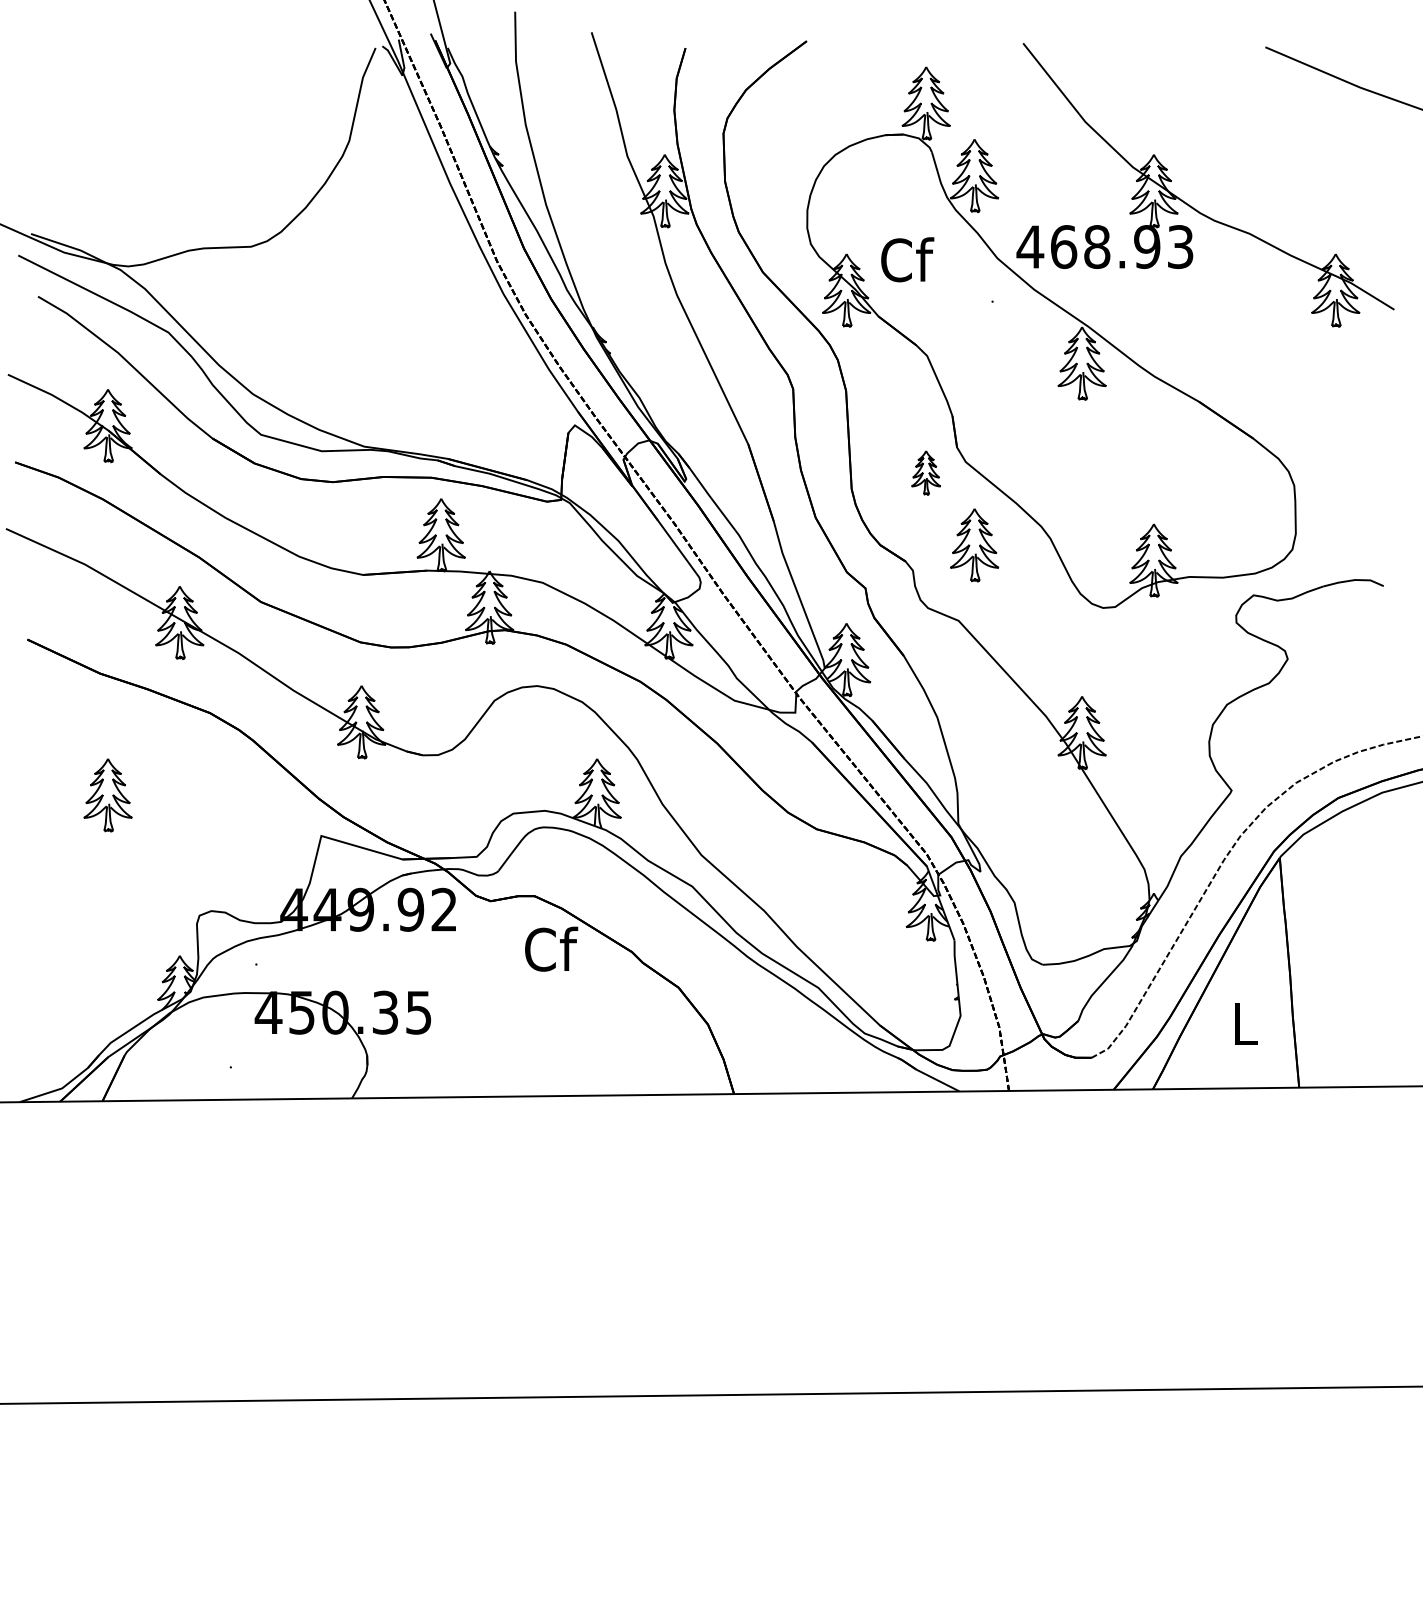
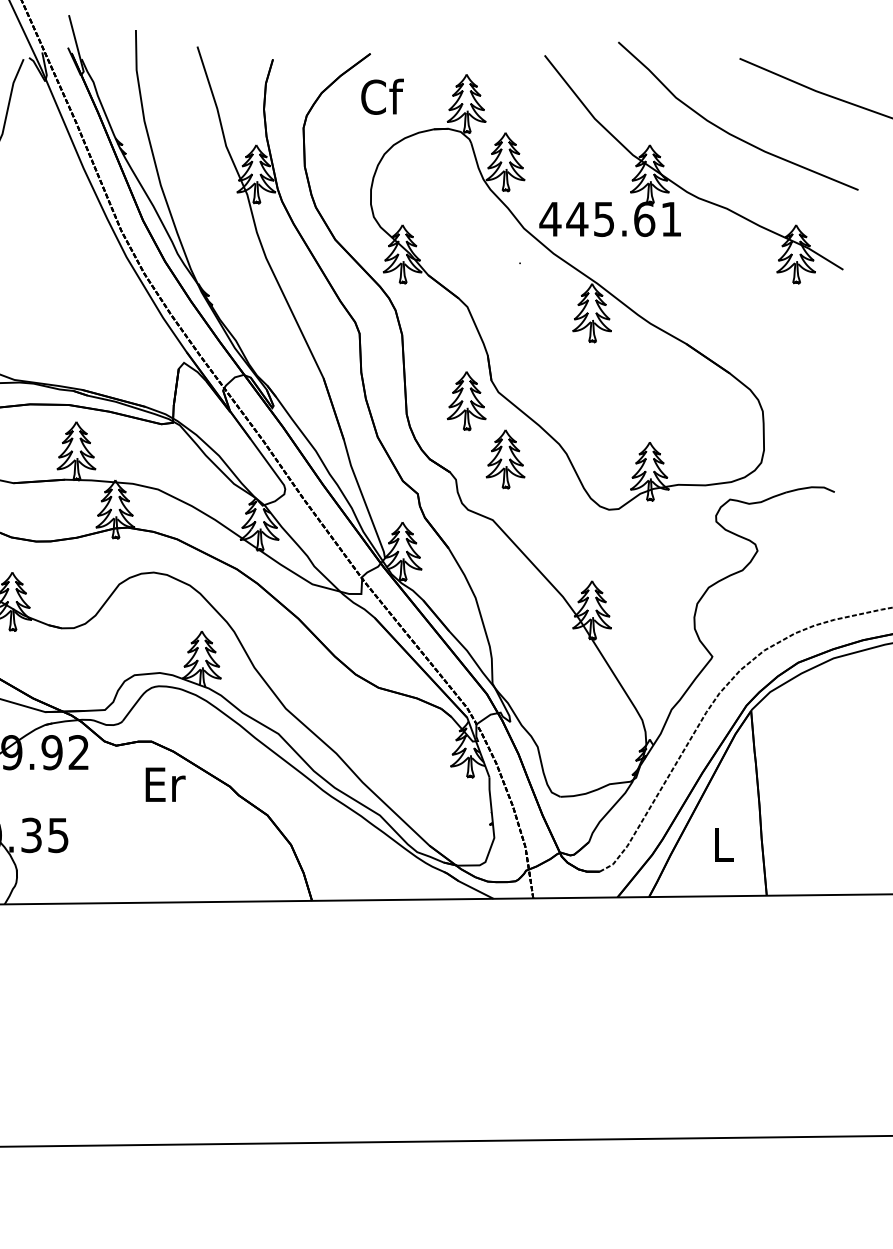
curve: (1249, 137) -> (726, 131), added
text: (1121, 247) -> (623, 219), 468.93 -> 445.61
text: (907, 259) -> (382, 96), moved
part: (925, 472) -> (466, 400), size x1.67
text: (551, 948) -> (165, 783), Cf -> Er

